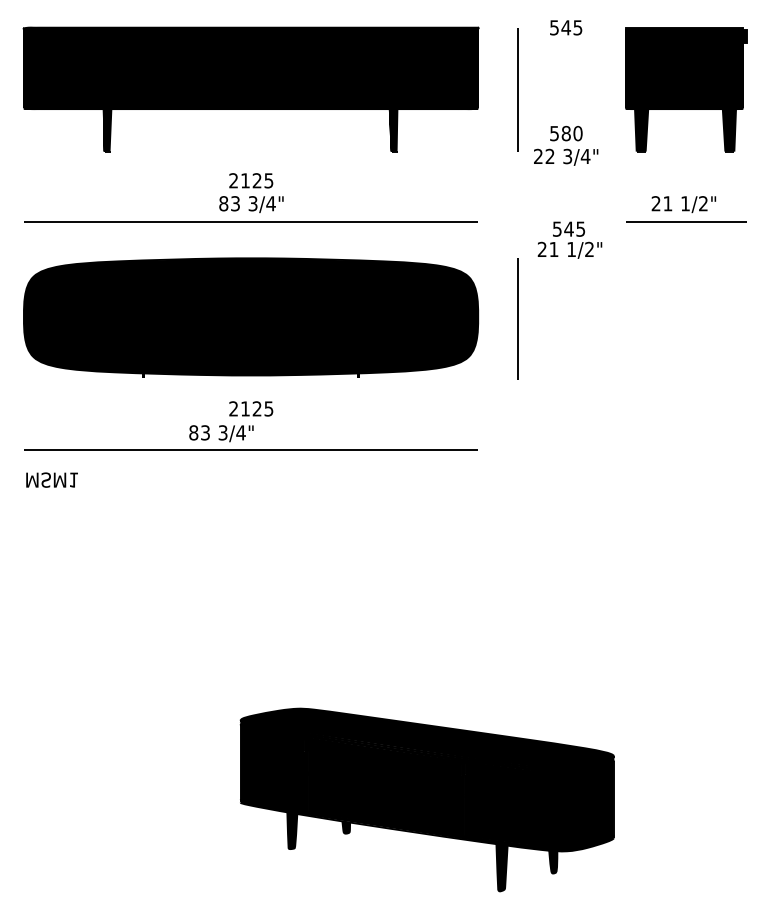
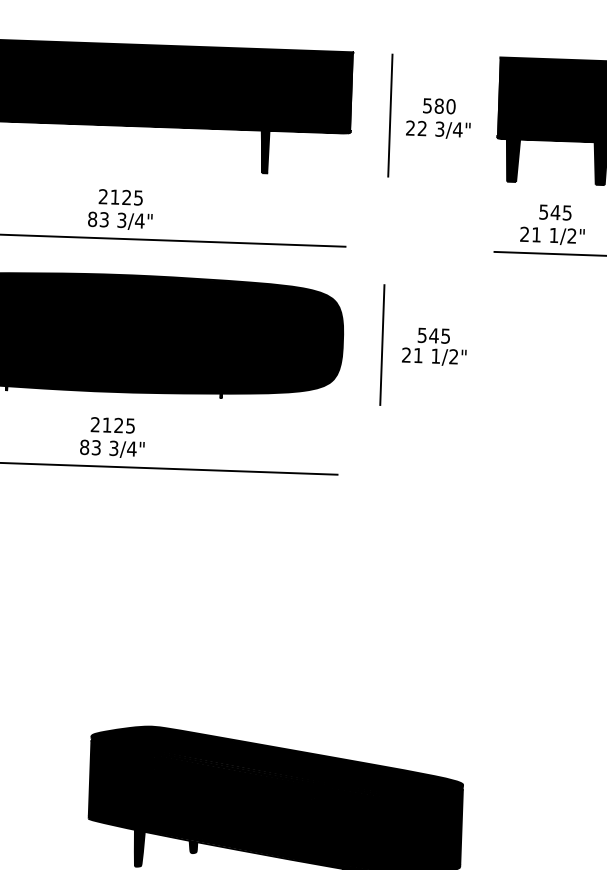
text: (566, 27) -> (555, 212), moved
text: (566, 145) -> (439, 118), moved
text: (569, 239) -> (434, 346), moved
text: (221, 433) -> (112, 448), moved

